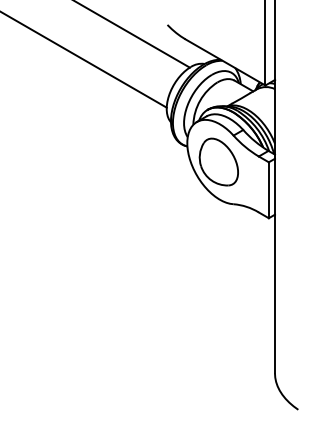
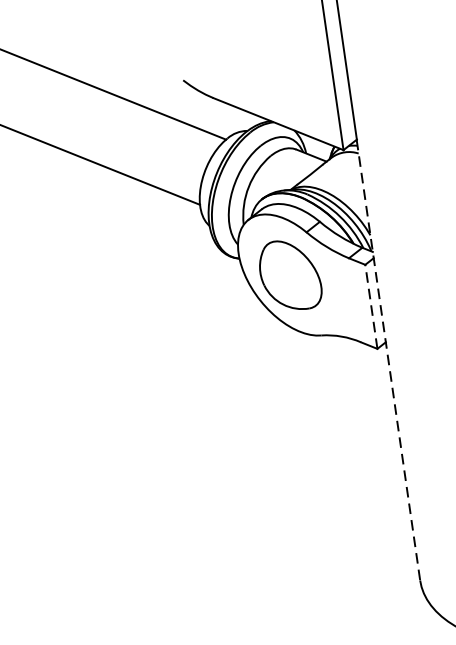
line: (268, 190) -> (370, 307), solid -> dashed
line: (274, 226) -> (387, 360), solid -> dashed

